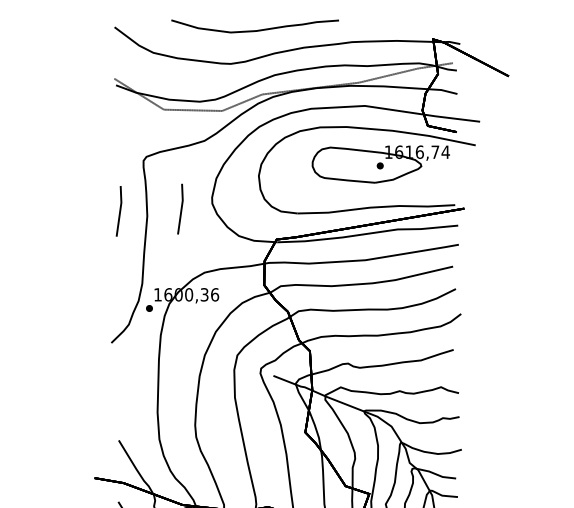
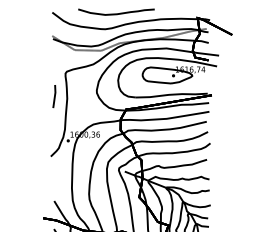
line: (180, 209) -> (82, 95), removed

